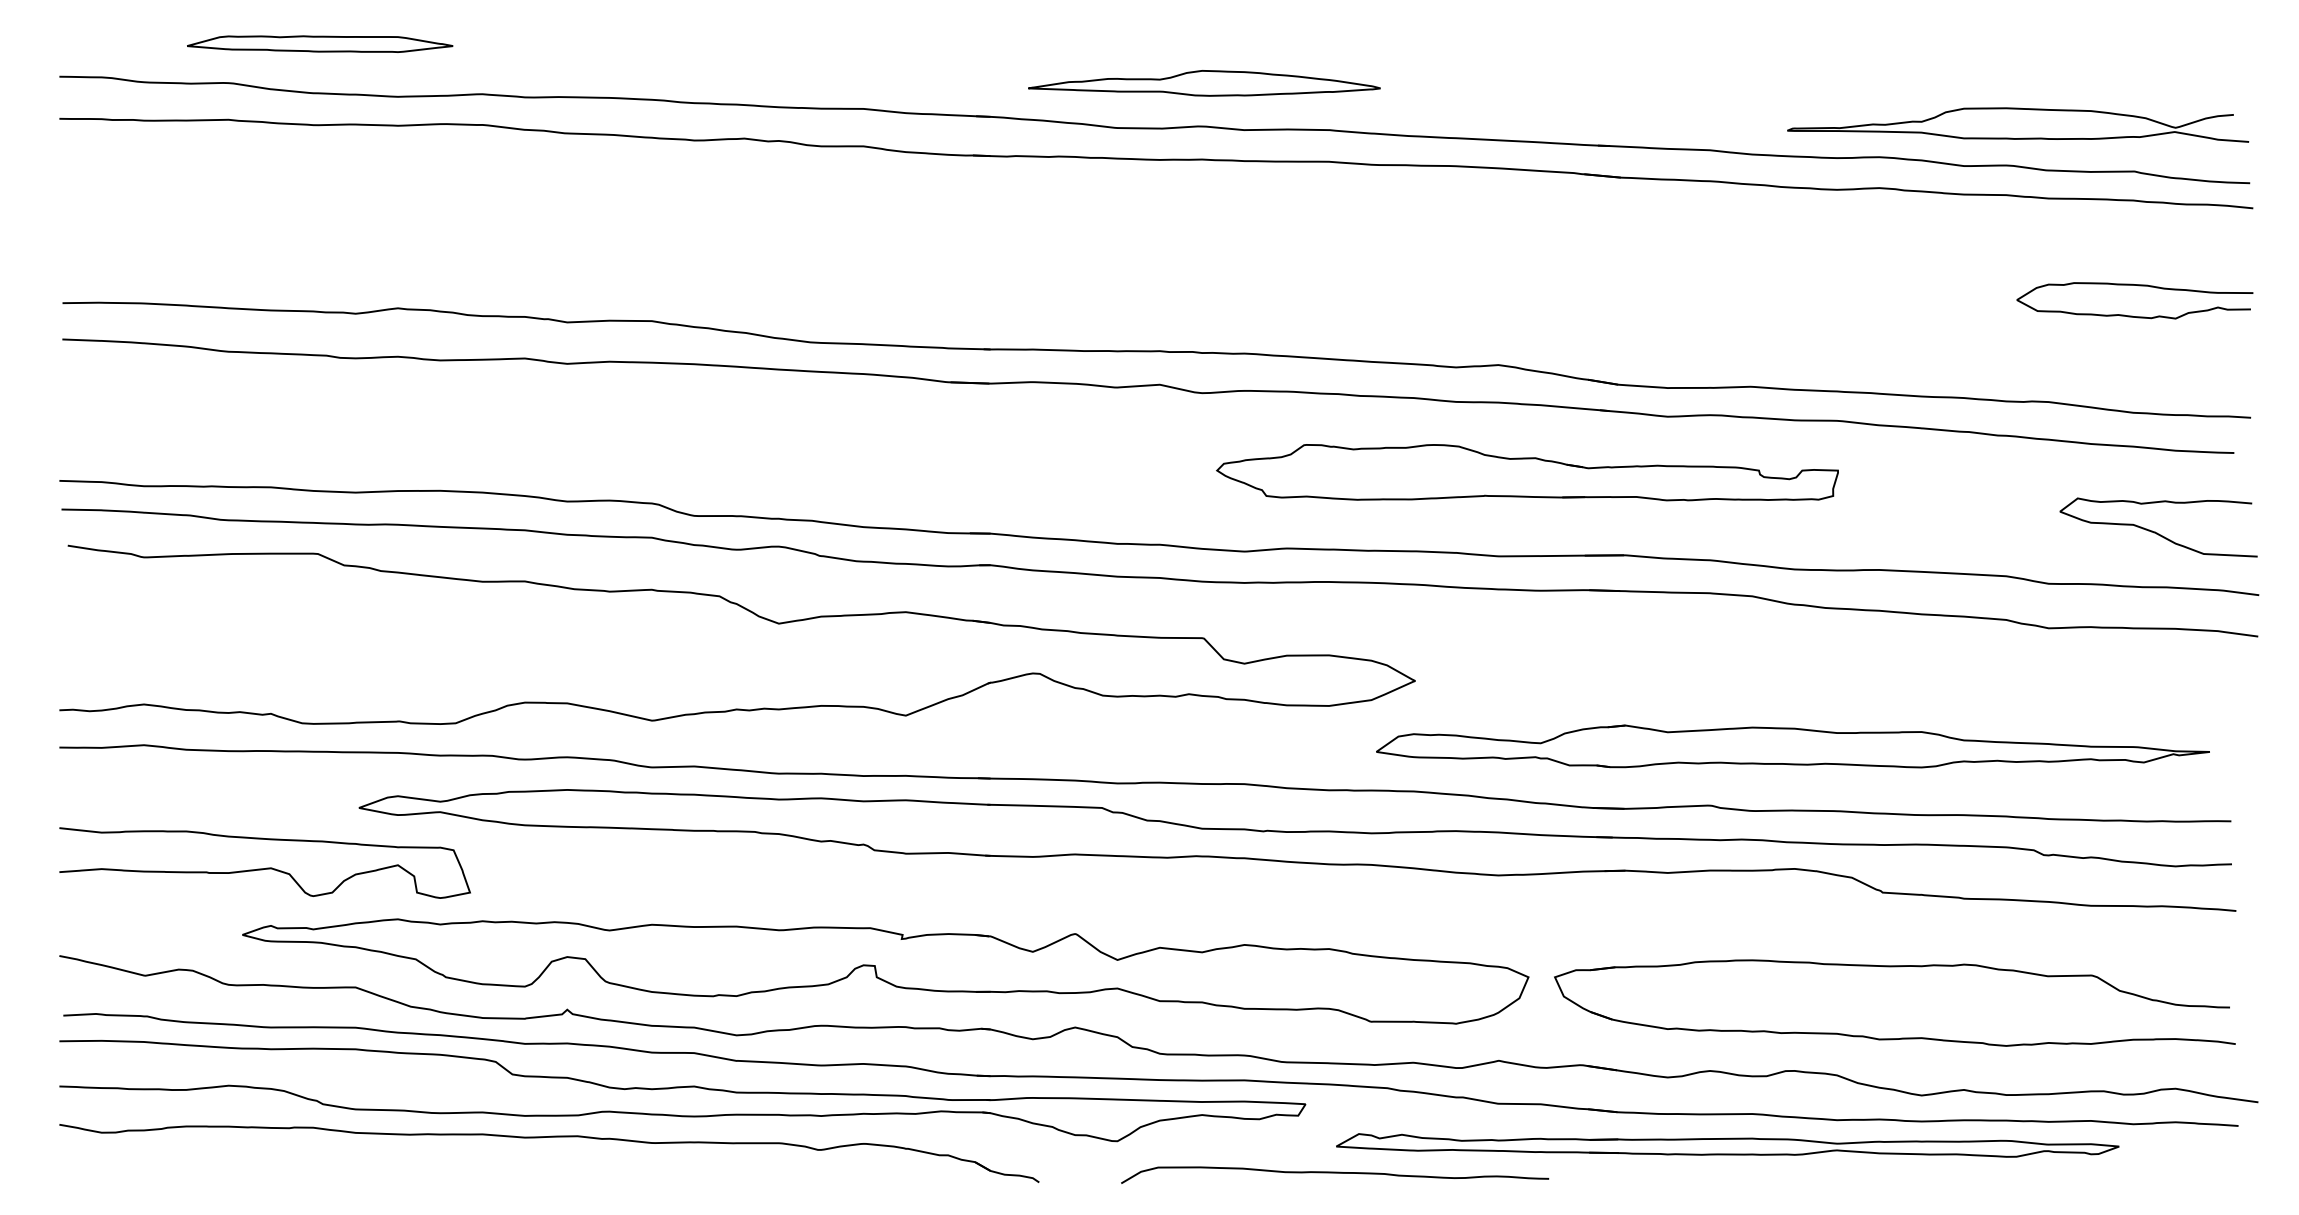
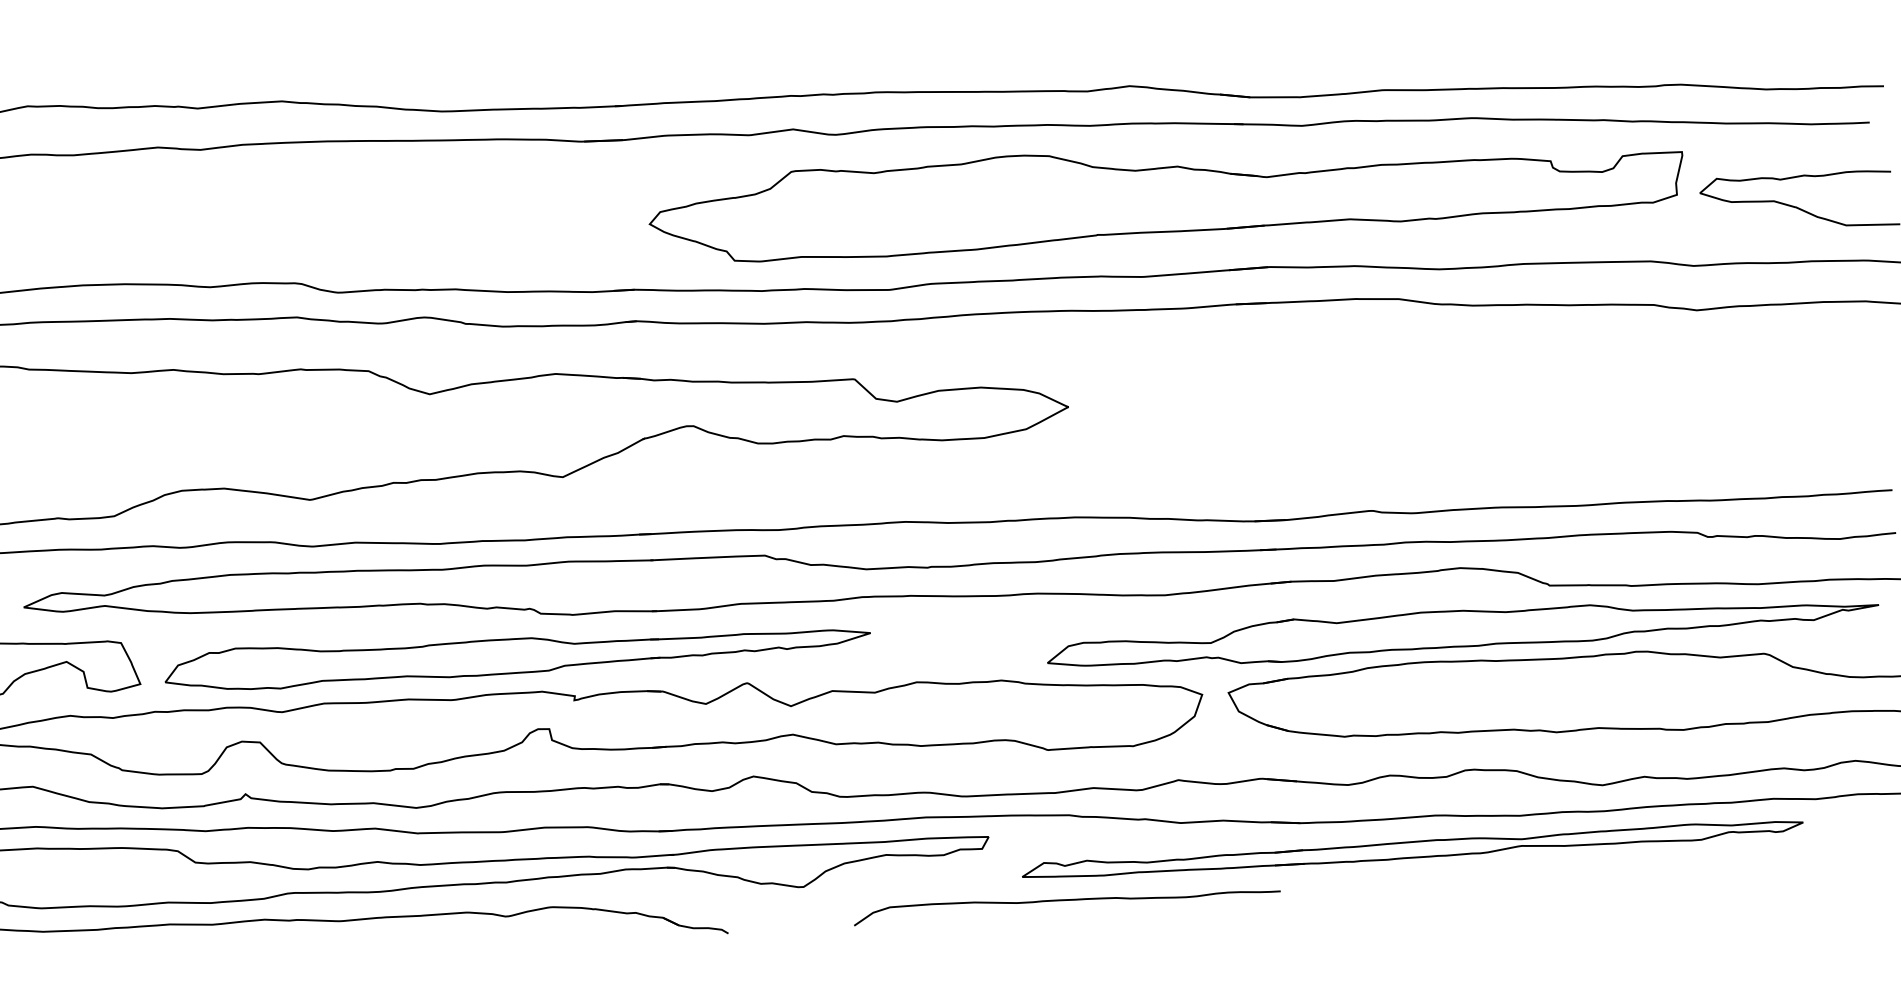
part: (1527, 472) -> (1165, 191), size x1.67
part: (1792, 746) -> (1462, 628), moved
part: (848, 885) -> (517, 650), added
curve: (1335, 1173) -> (1067, 900), moved

